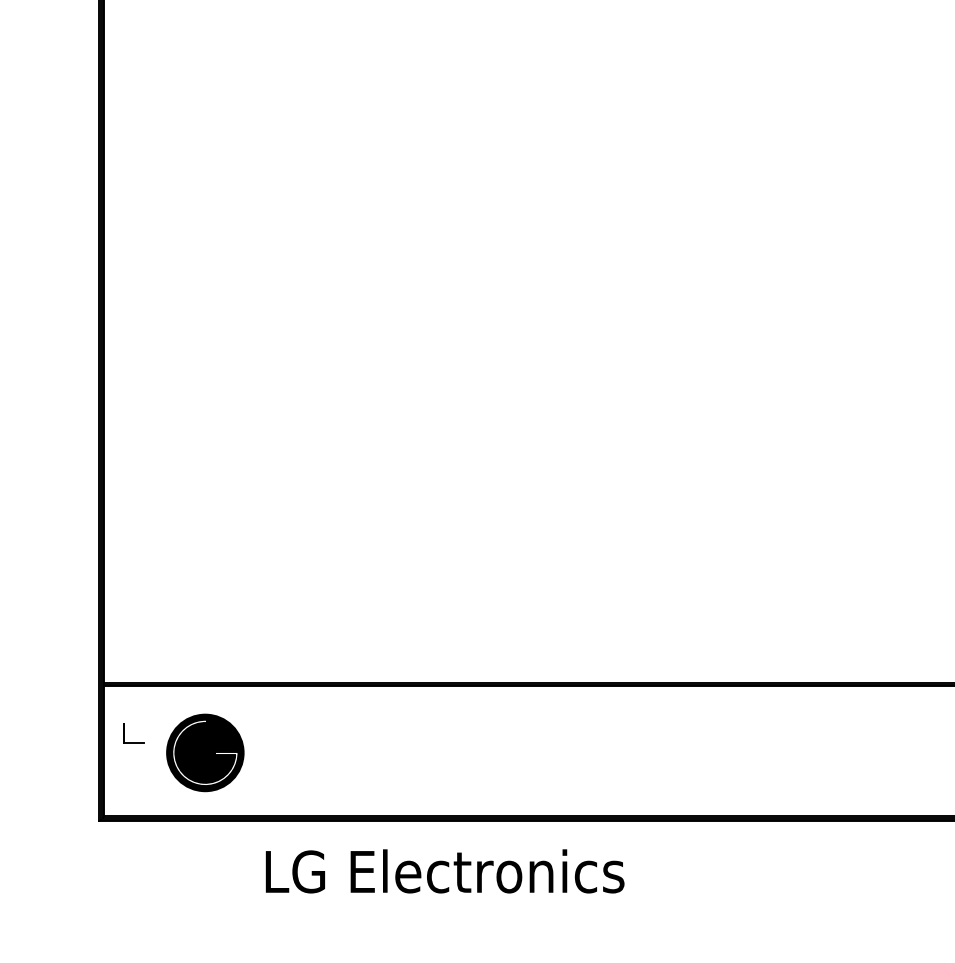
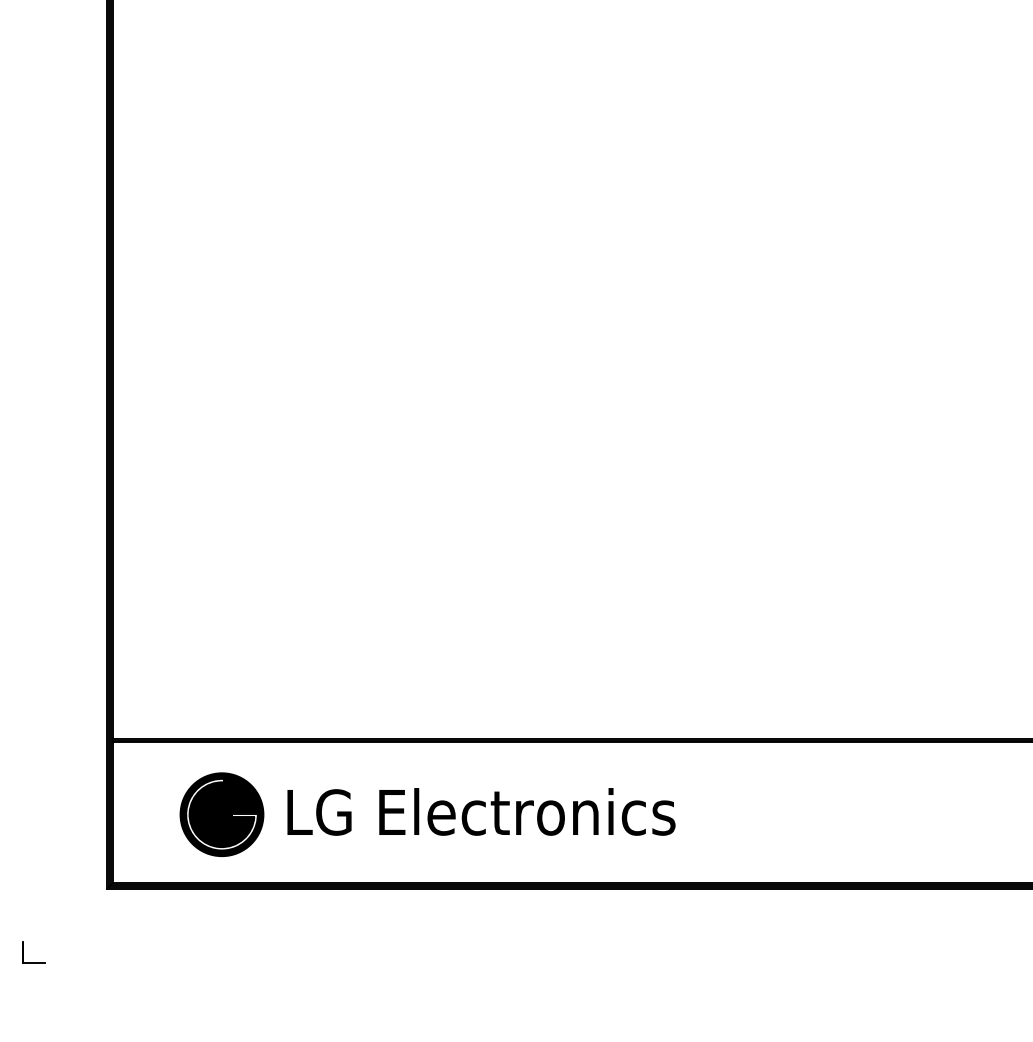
part: (124, 733) -> (23, 952), moved
text: (445, 871) -> (481, 811), moved

